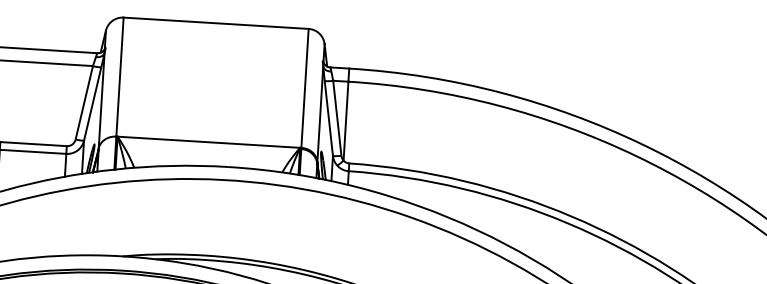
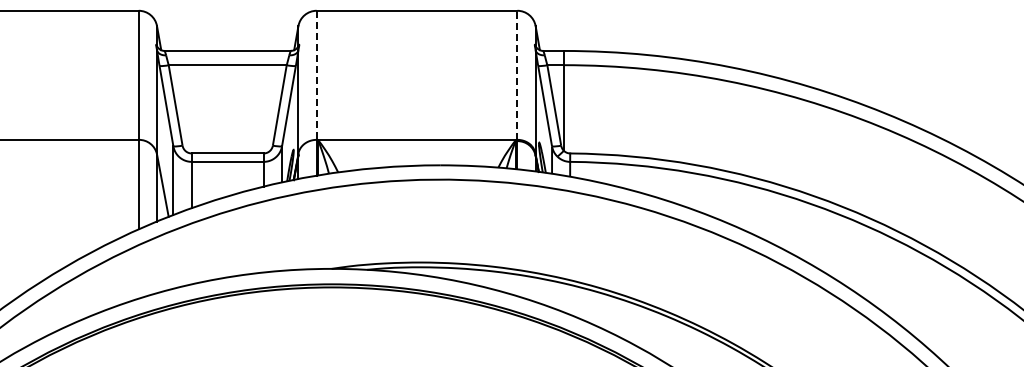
line: (119, 77) -> (316, 75), solid -> dashed
line: (305, 88) -> (517, 75), solid -> dashed

